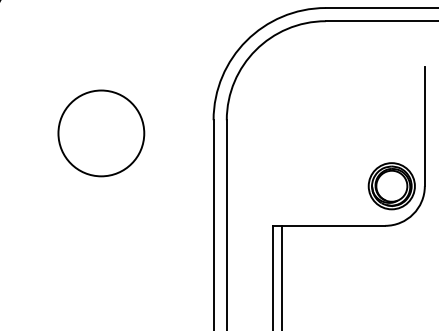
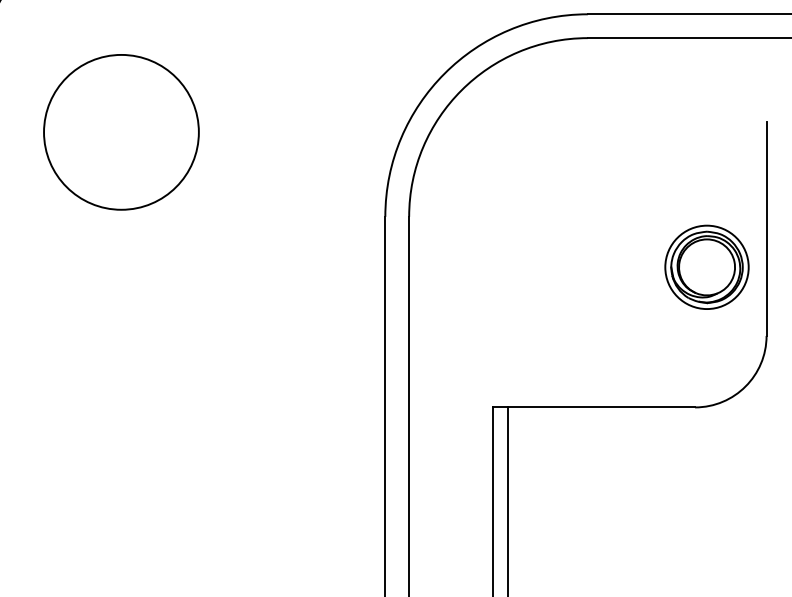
circle: (101, 133) -> (121, 132), moved
part: (391, 186) -> (706, 267), moved

